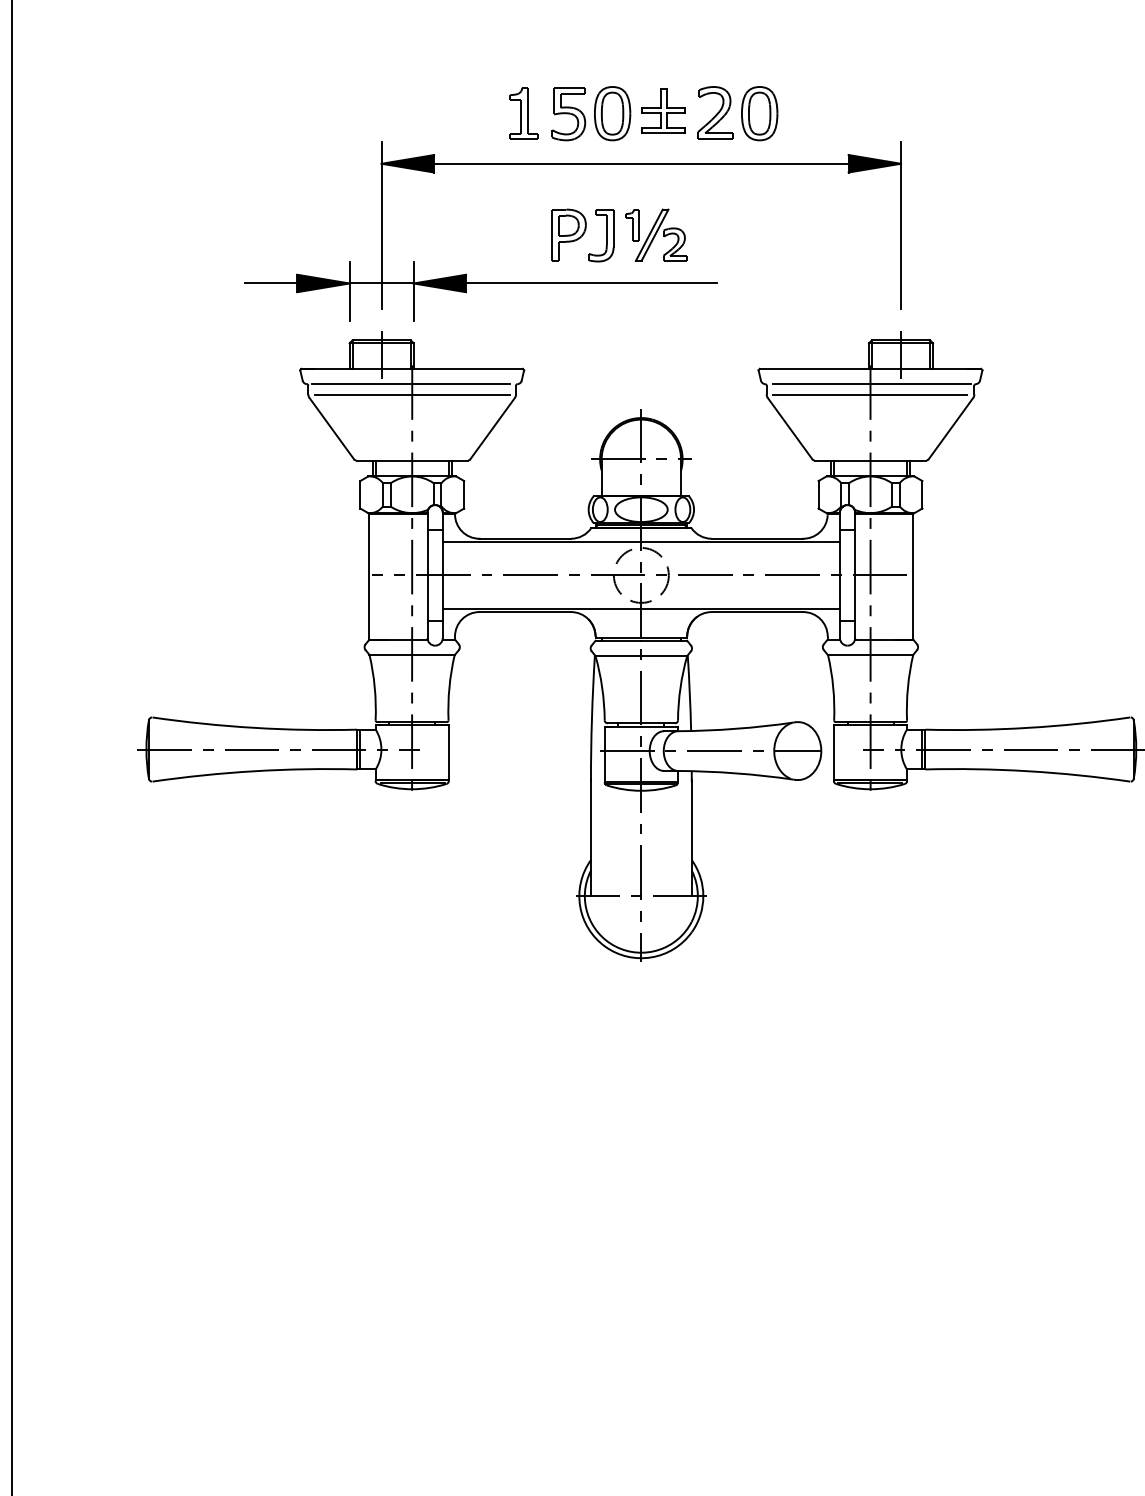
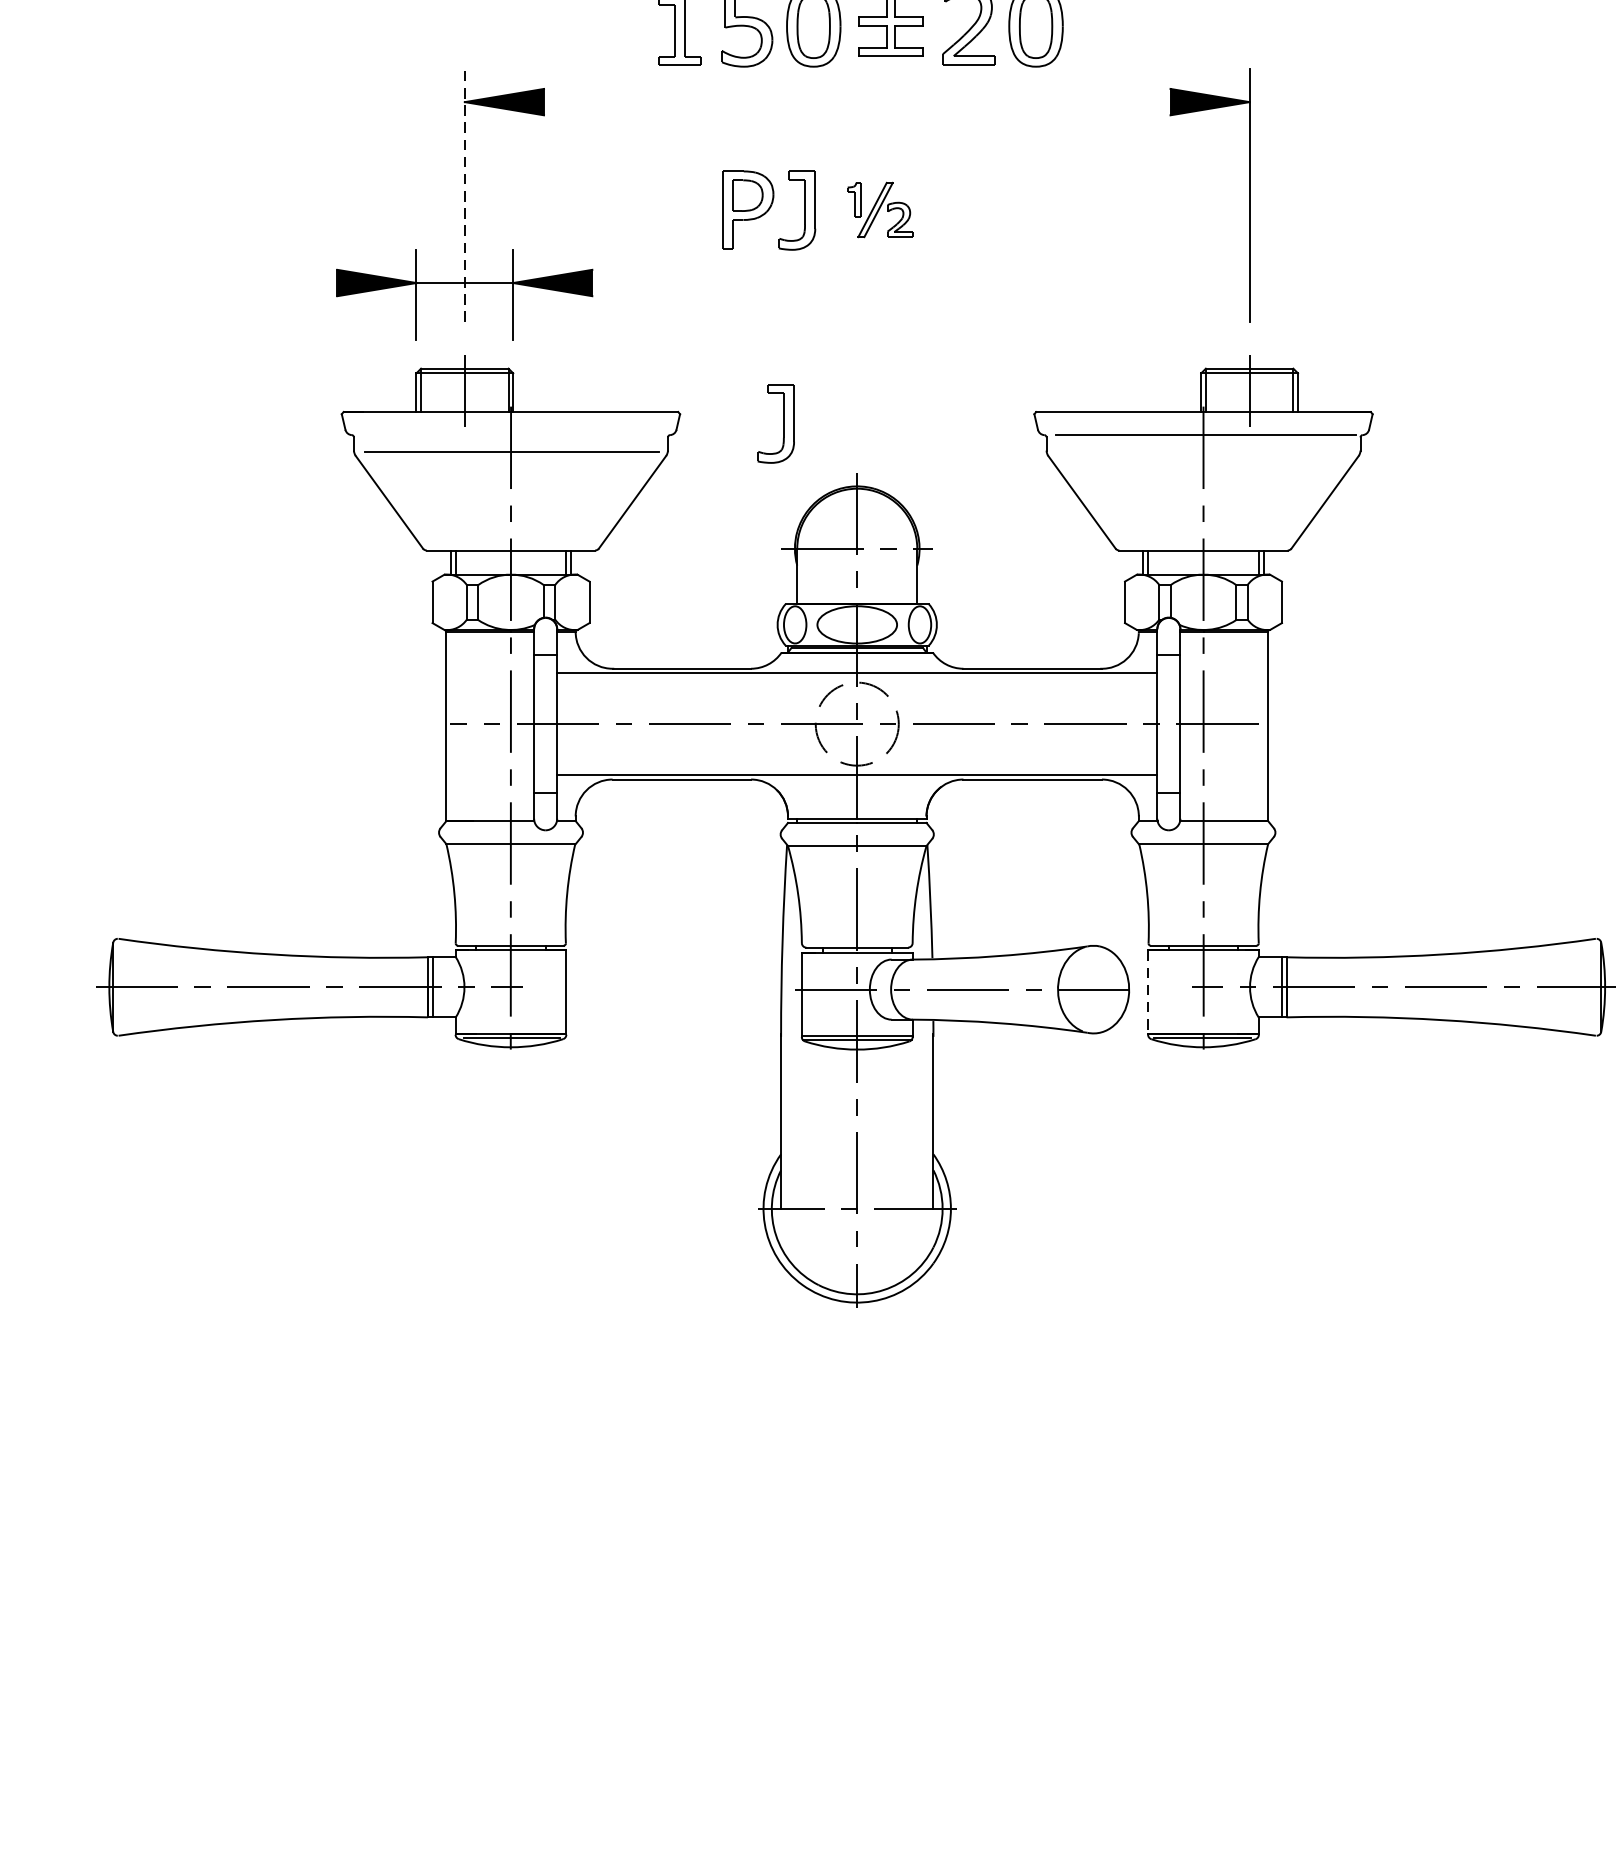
line: (641, 163) -> (857, 101), removed
line: (381, 225) -> (464, 195), solid -> dashed
part: (656, 234) -> (880, 208), size x0.7
line: (270, 283) -> (296, 283), removed
line: (591, 283) -> (781, 283), removed
part: (587, 376) -> (775, 423), added
line: (410, 384) -> (508, 435), removed
line: (869, 395) -> (1201, 452), removed
line: (833, 752) -> (1147, 991), solid -> dashed

